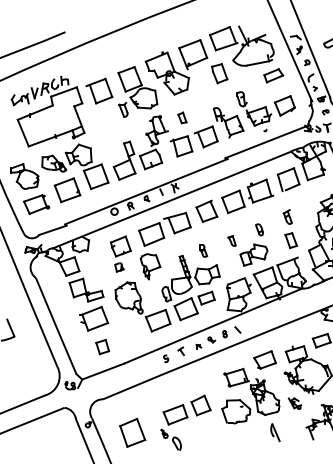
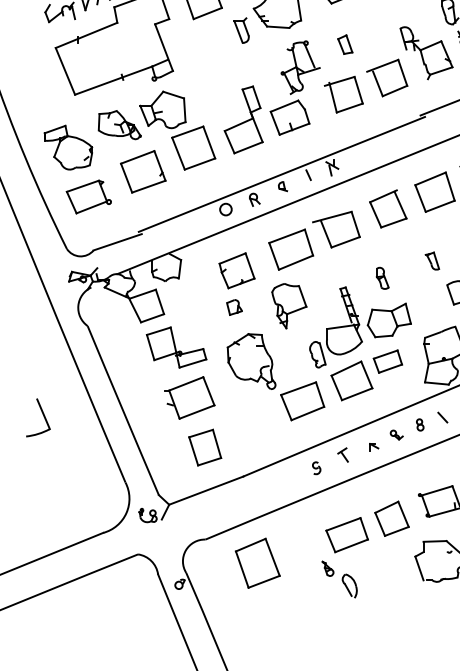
part: (102, 346) -> (204, 446), size x1.43
part: (185, 422) -> (364, 548), moved
part: (132, 432) -> (257, 562), moved

